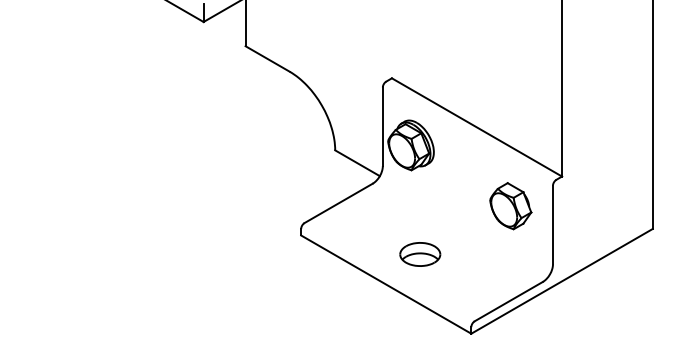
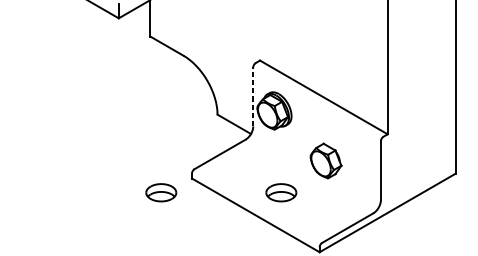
line: (382, 126) -> (253, 96), solid -> dashed
part: (510, 206) -> (325, 161), moved
part: (260, 254) -> (161, 192), added

